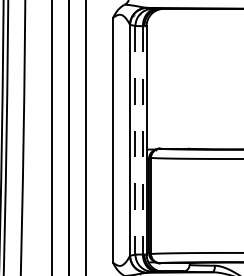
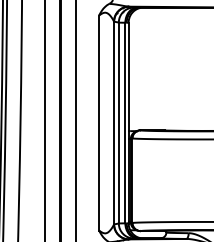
line: (135, 140) -> (118, 123), dashed -> solid
line: (142, 140) -> (125, 123), dashed -> solid

